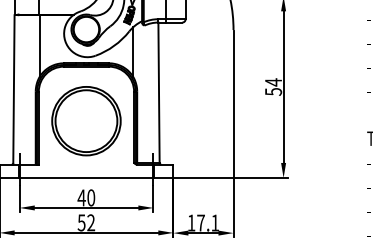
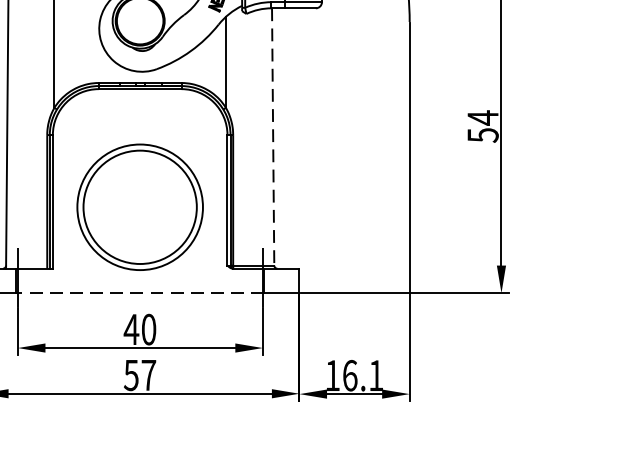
line: (159, 93) -> (274, 138), solid -> dashed
part: (86, 121) -> (140, 207), moved
line: (86, 178) -> (140, 294), solid -> dashed
text: (91, 222) -> (149, 374), 52 -> 57
text: (200, 222) -> (349, 374), 17.1 -> 16.1

